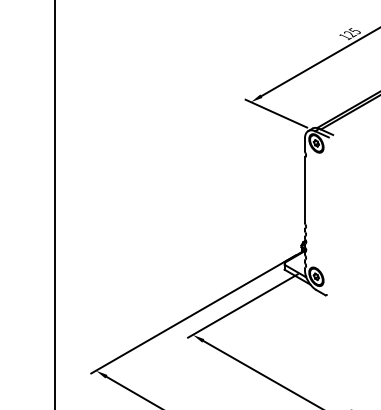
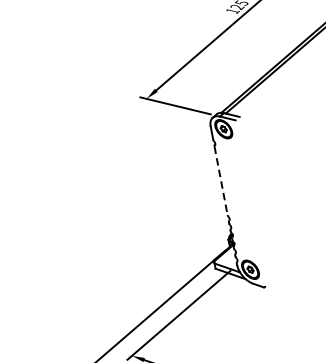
line: (304, 190) -> (220, 181), solid -> dashed

